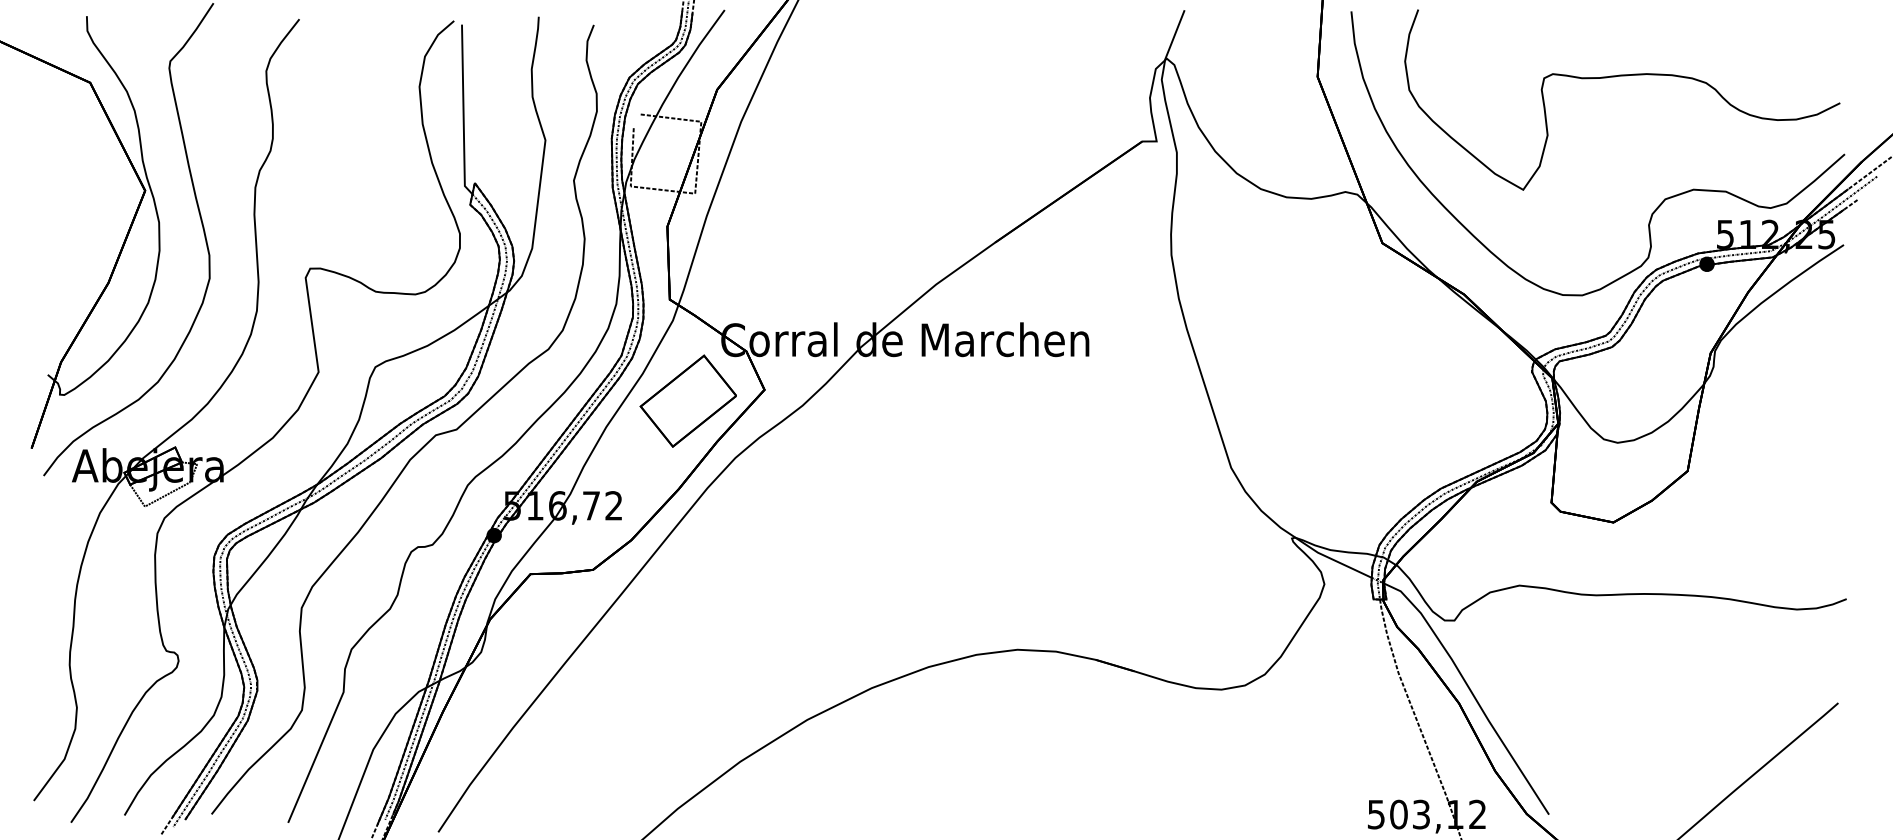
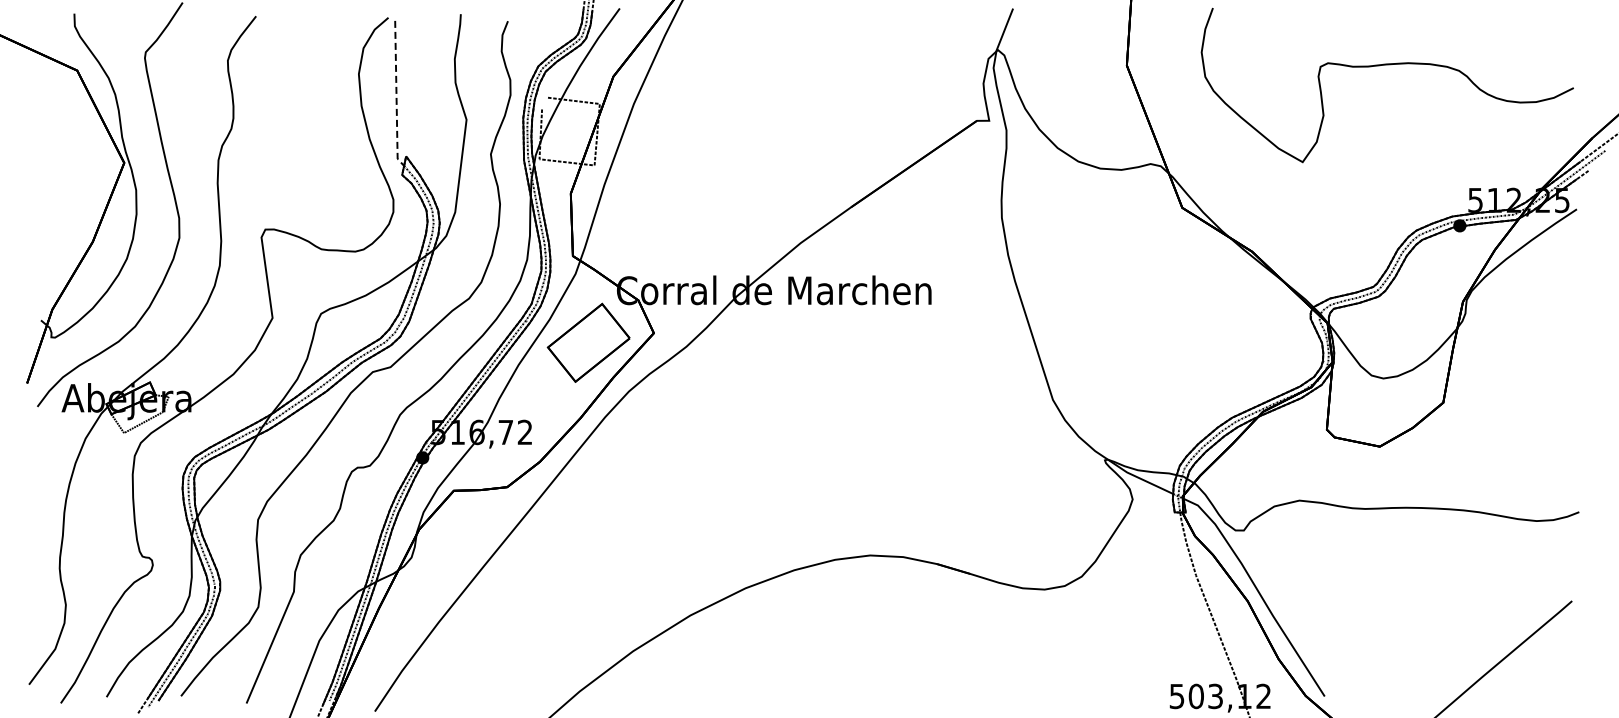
line: (463, 111) -> (396, 95), solid -> dashed
curve: (1653, 210) -> (1414, 179), removed

